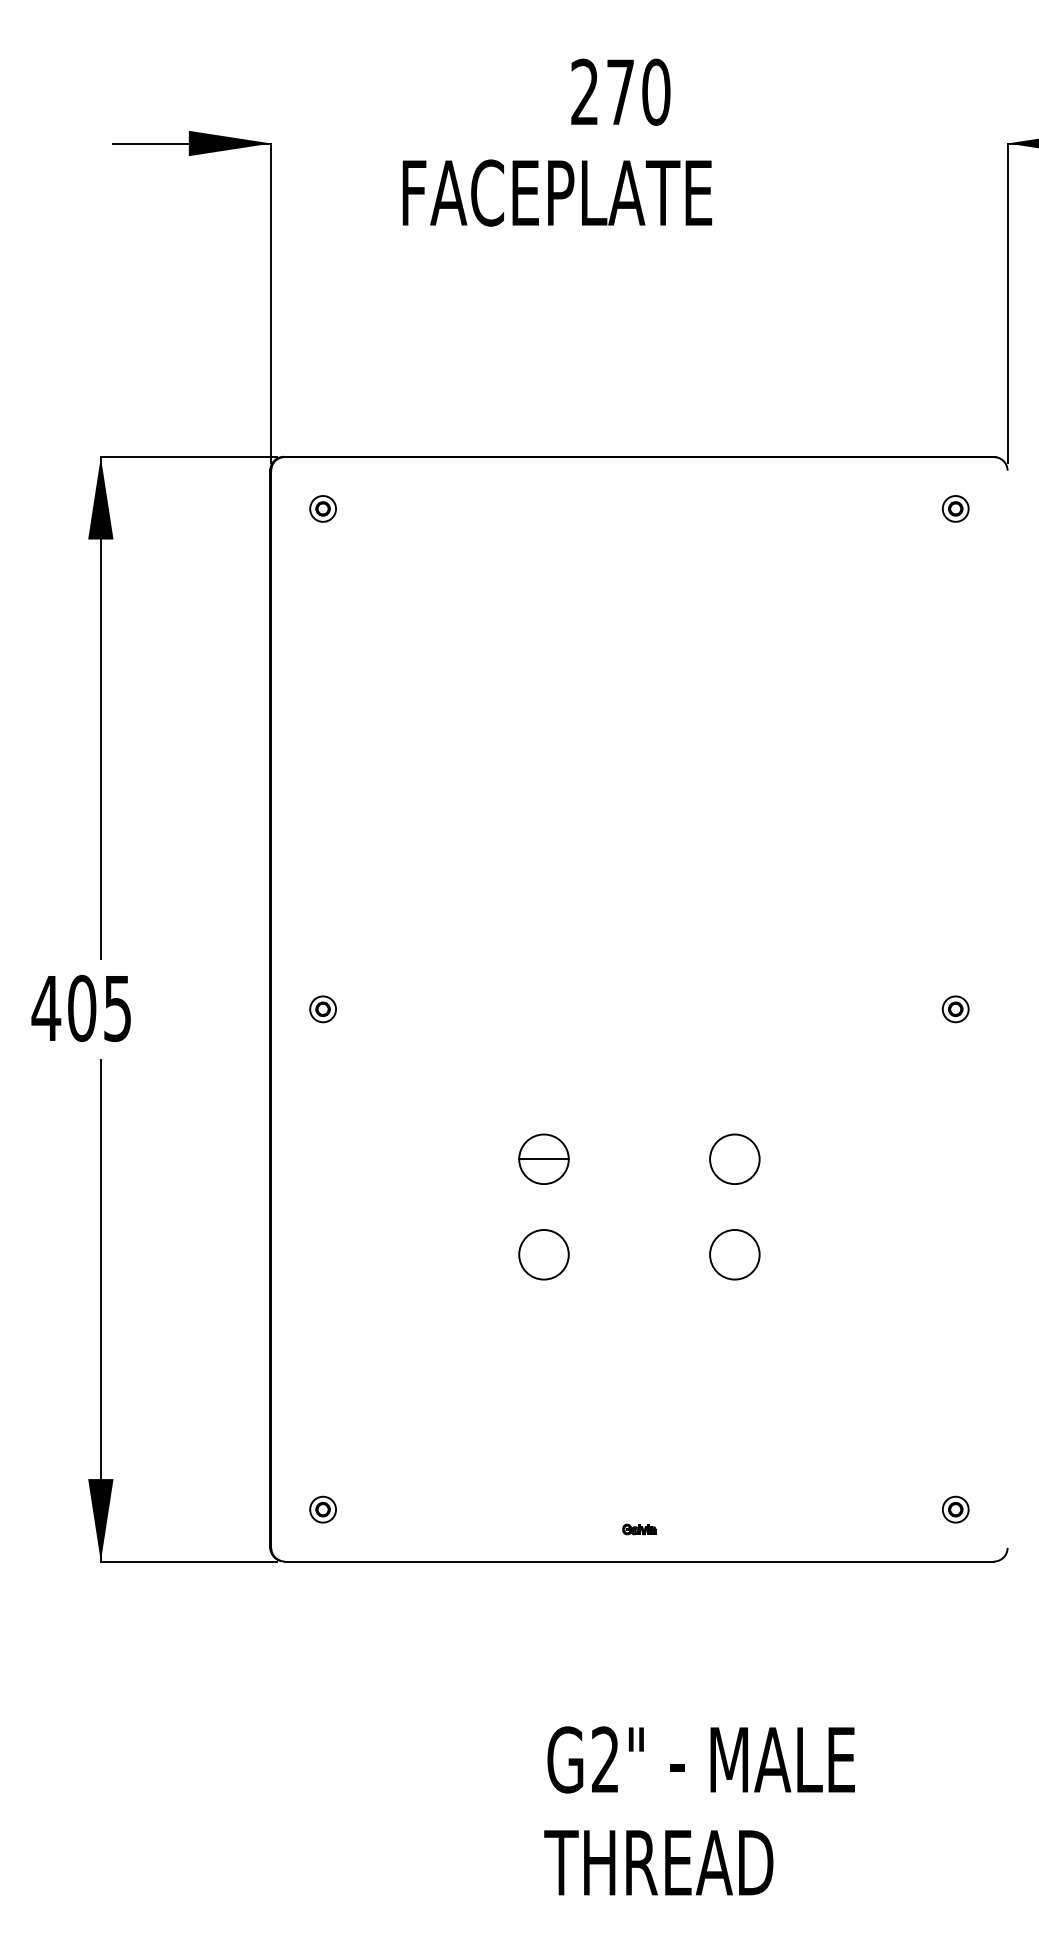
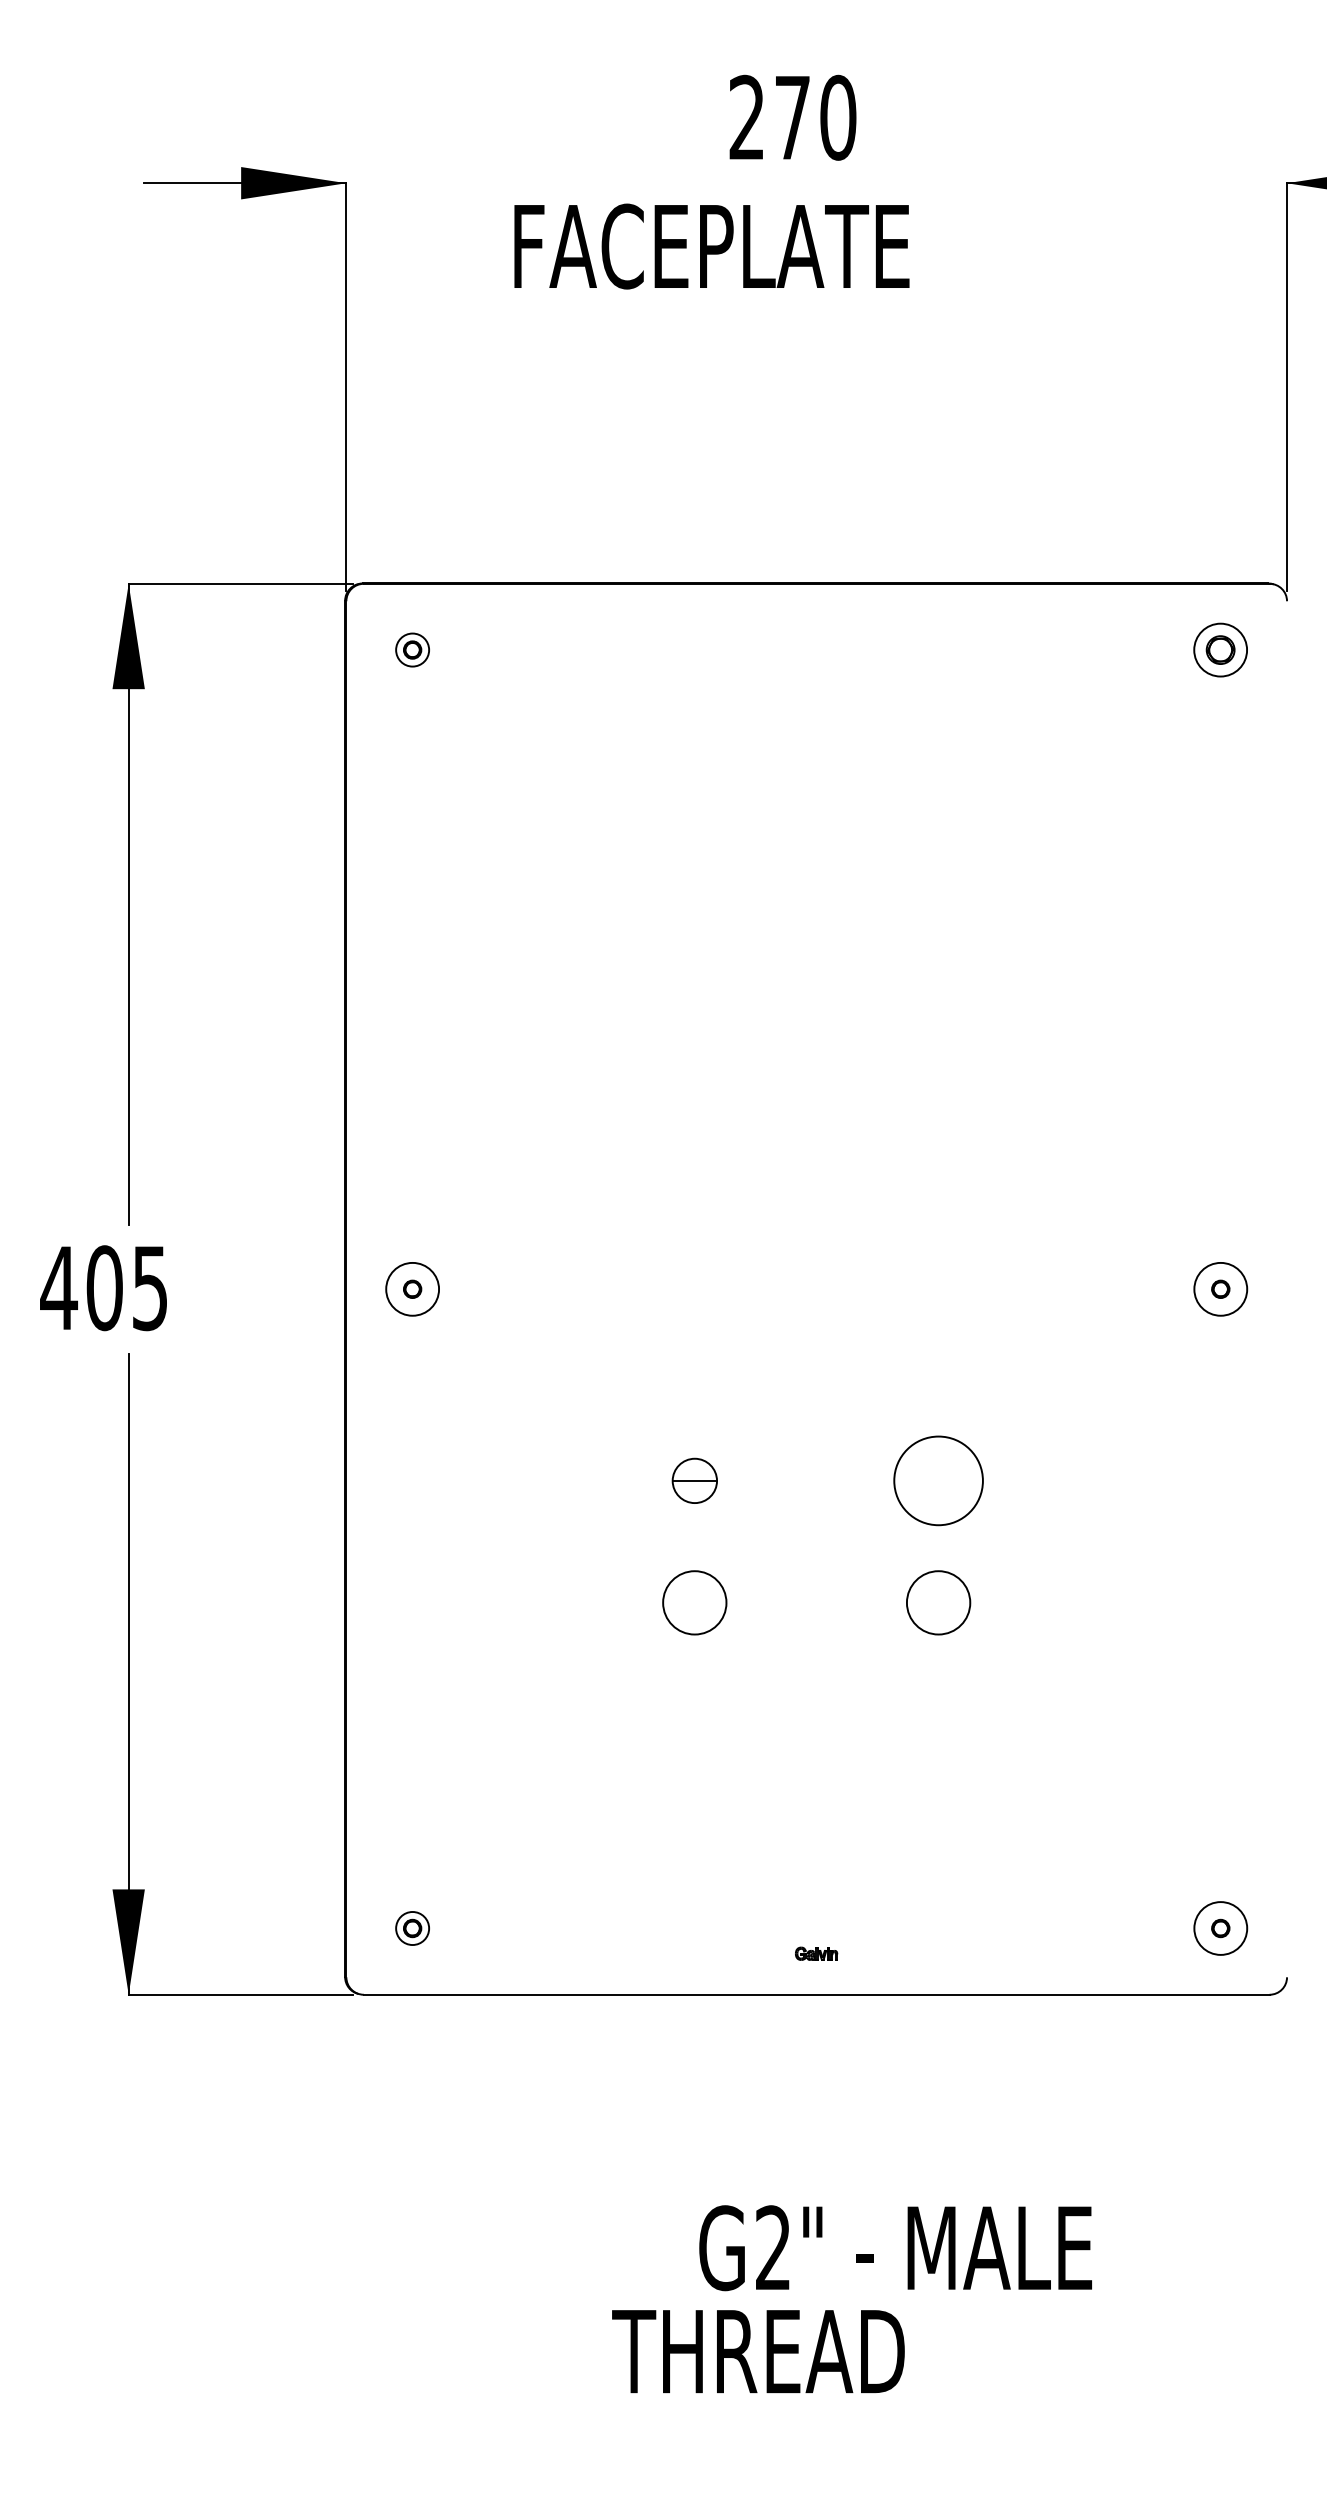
part: (955, 508) -> (1220, 649), size x1.6
circle: (323, 1008) -> (412, 1288), size x1.6
circle: (955, 1008) -> (1220, 1288), size x1.6
part: (543, 1159) -> (694, 1480), size x0.7
circle: (734, 1159) -> (938, 1480), size x1.4
circle: (955, 1509) -> (1220, 1928), size x1.6
text: (658, 1862) -> (758, 2351), moved

